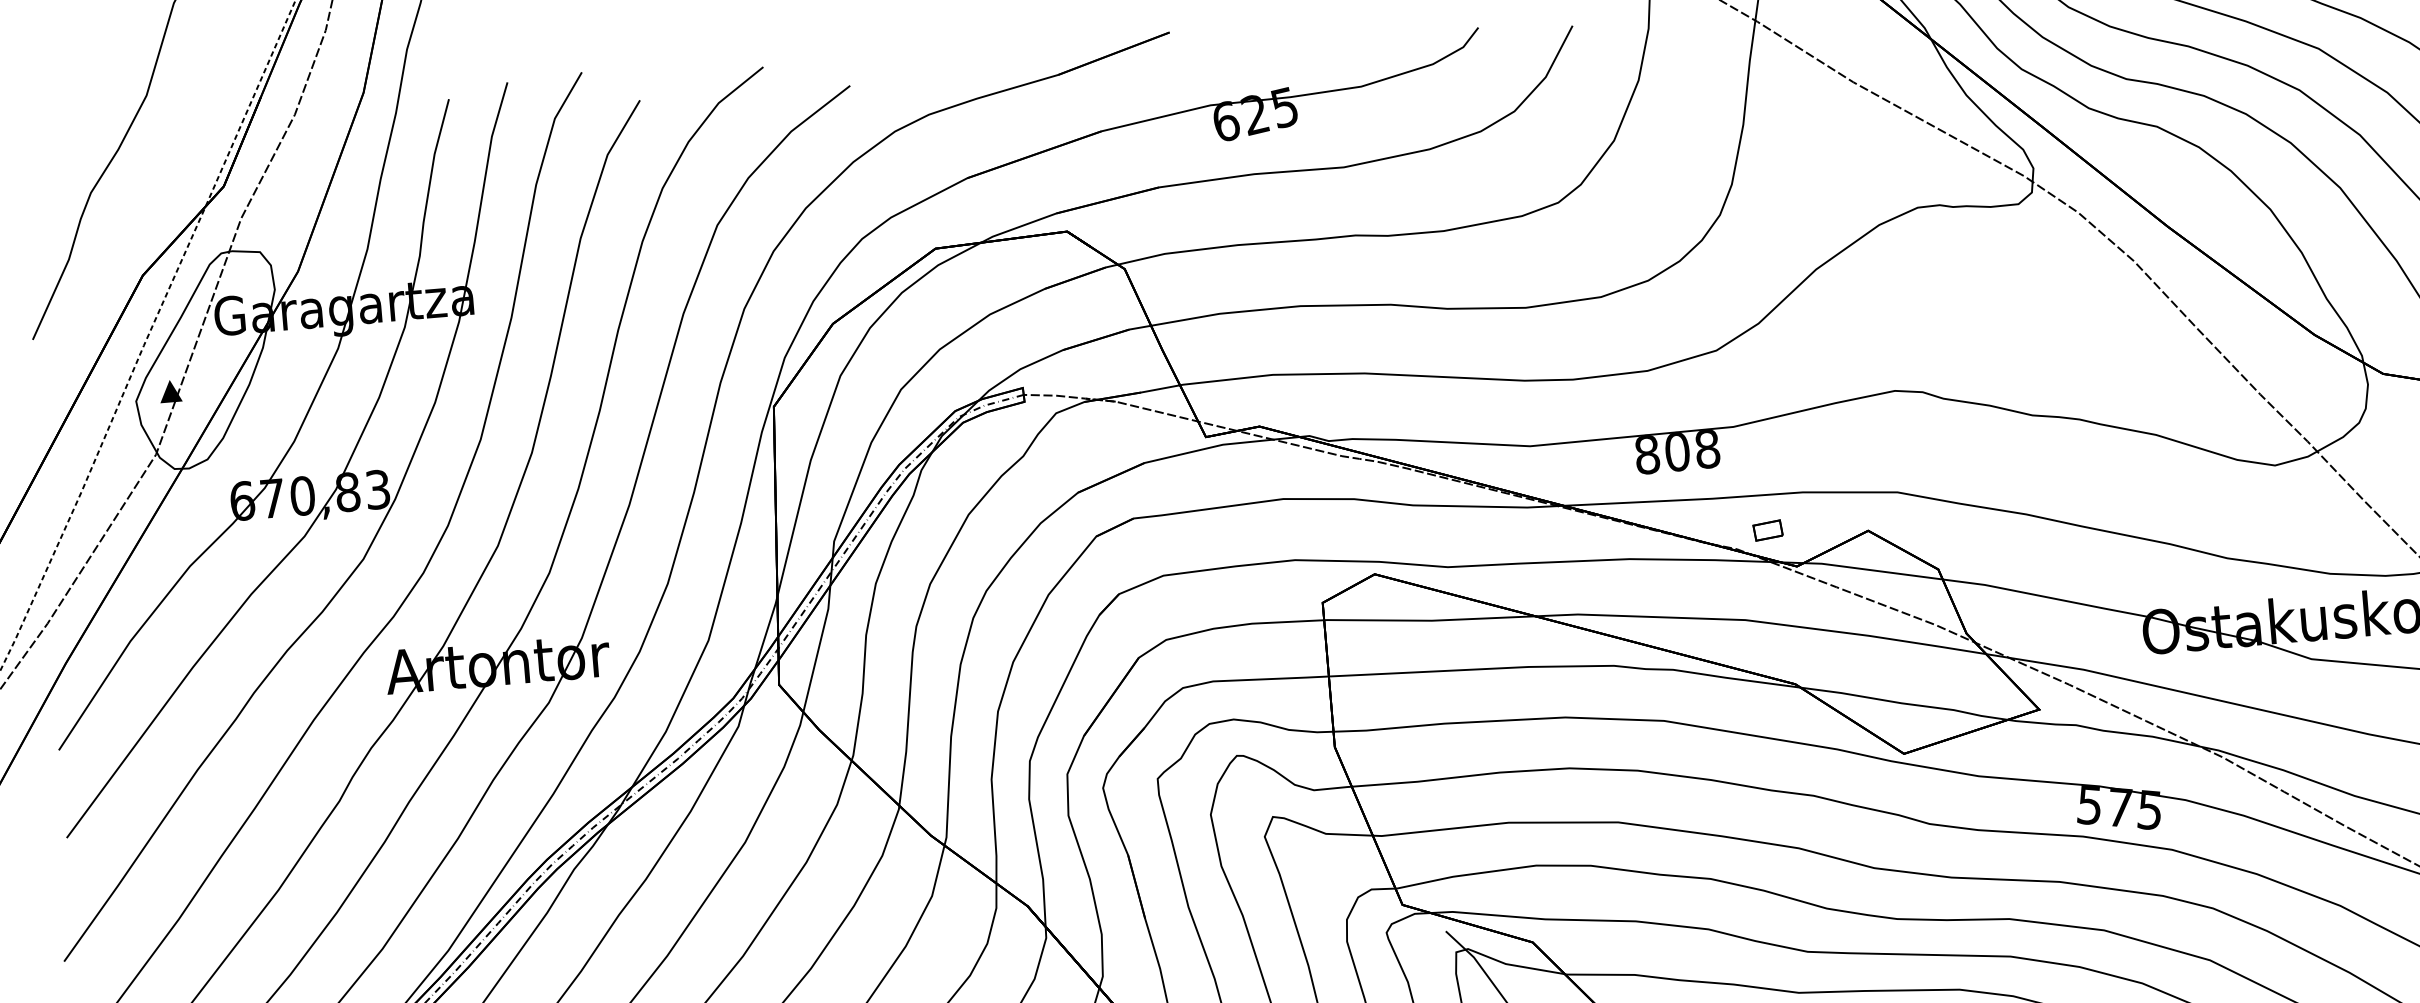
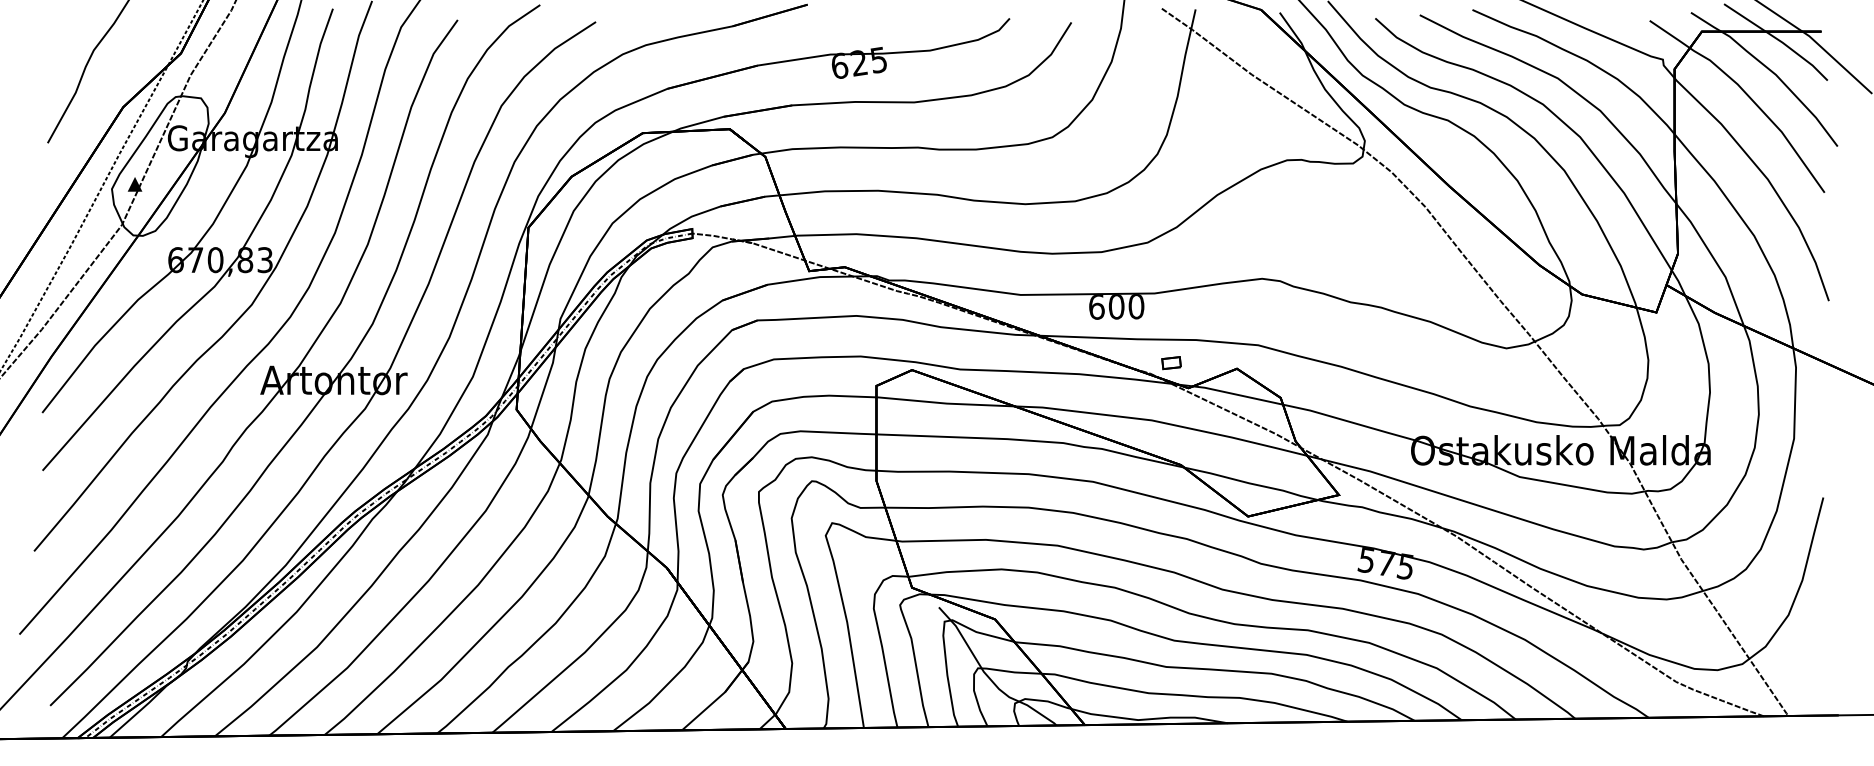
text: (1677, 451) -> (1116, 306), 808 -> 600

